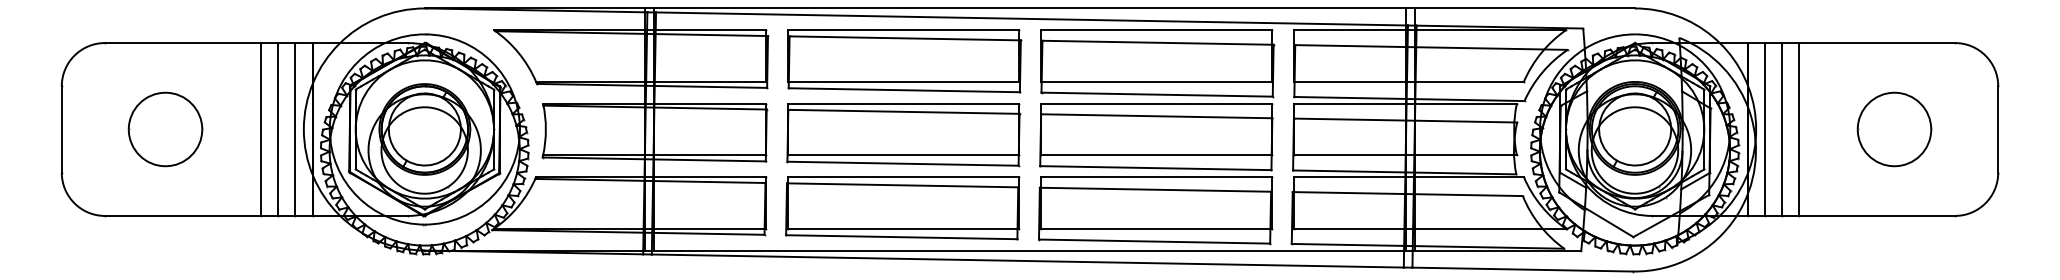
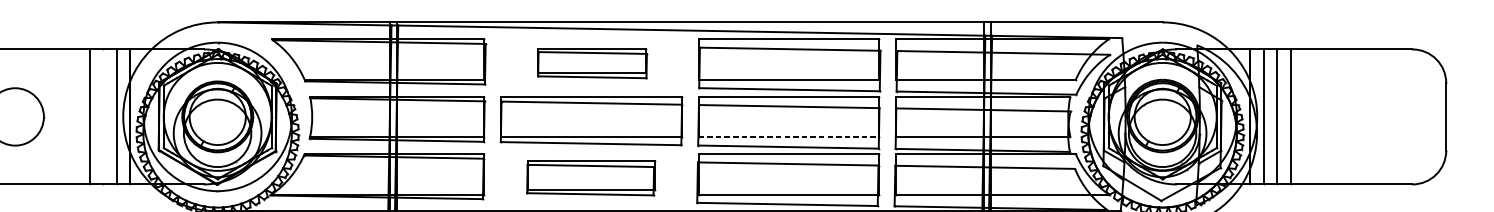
part: (904, 61) -> (592, 63), size x0.6
line: (277, 129) -> (102, 116), removed
part: (1894, 129) -> (1365, 116), removed
line: (1156, 155) -> (789, 137), solid -> dashed
part: (902, 208) -> (590, 178), size x0.7

